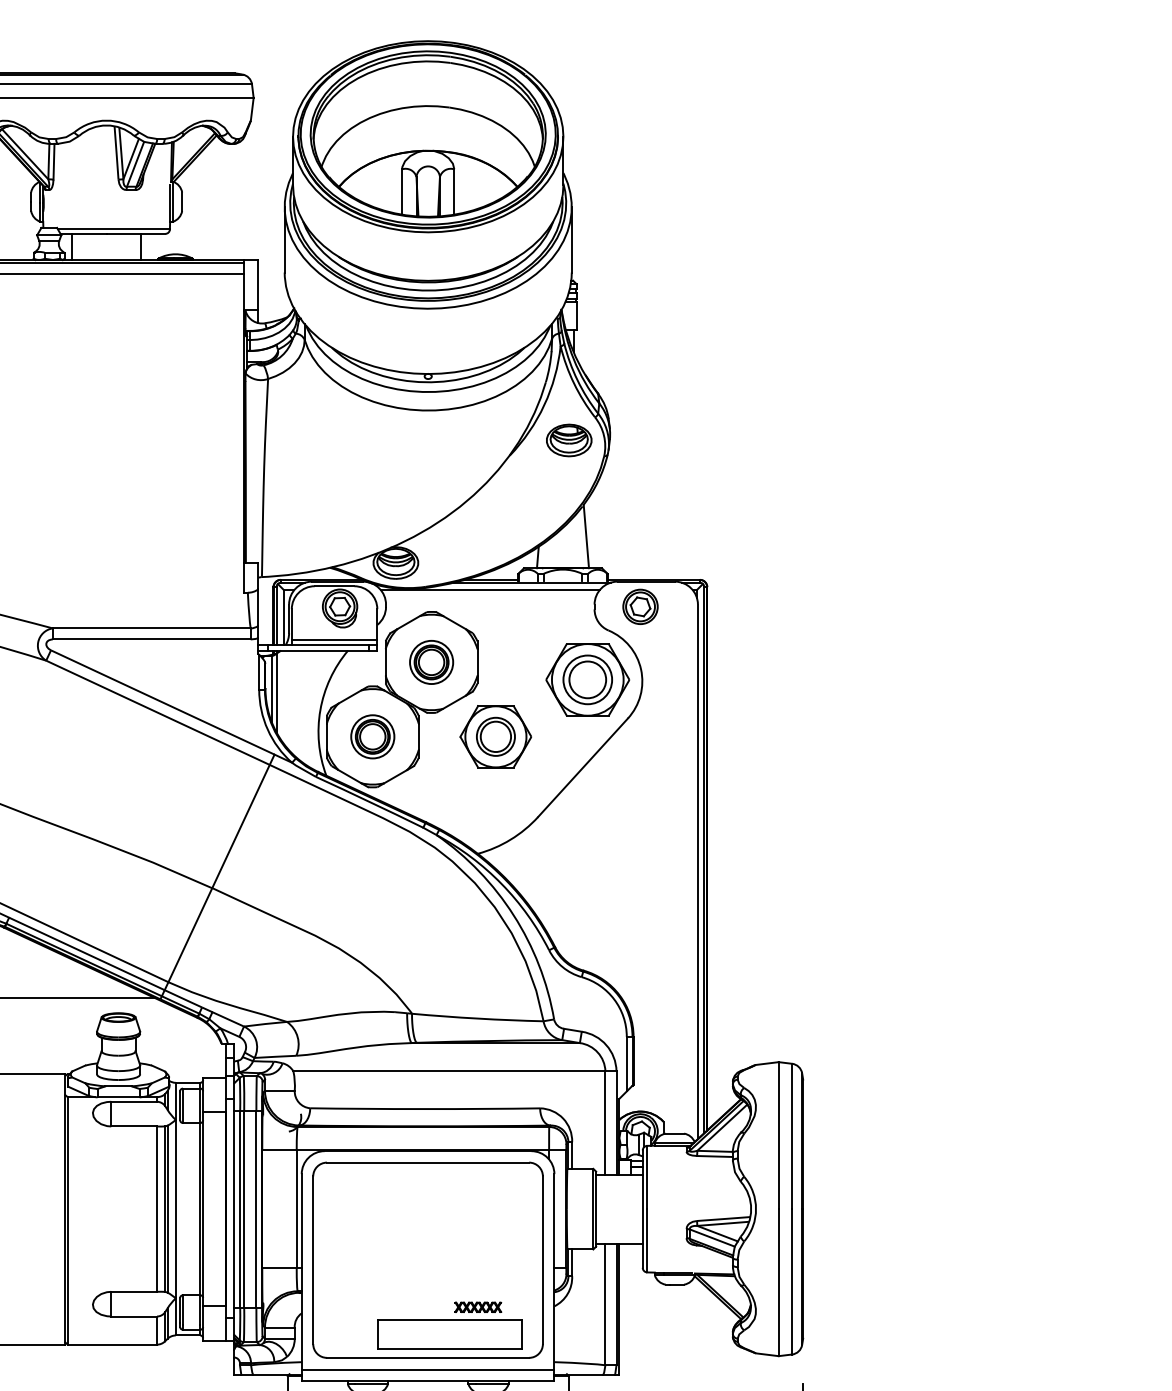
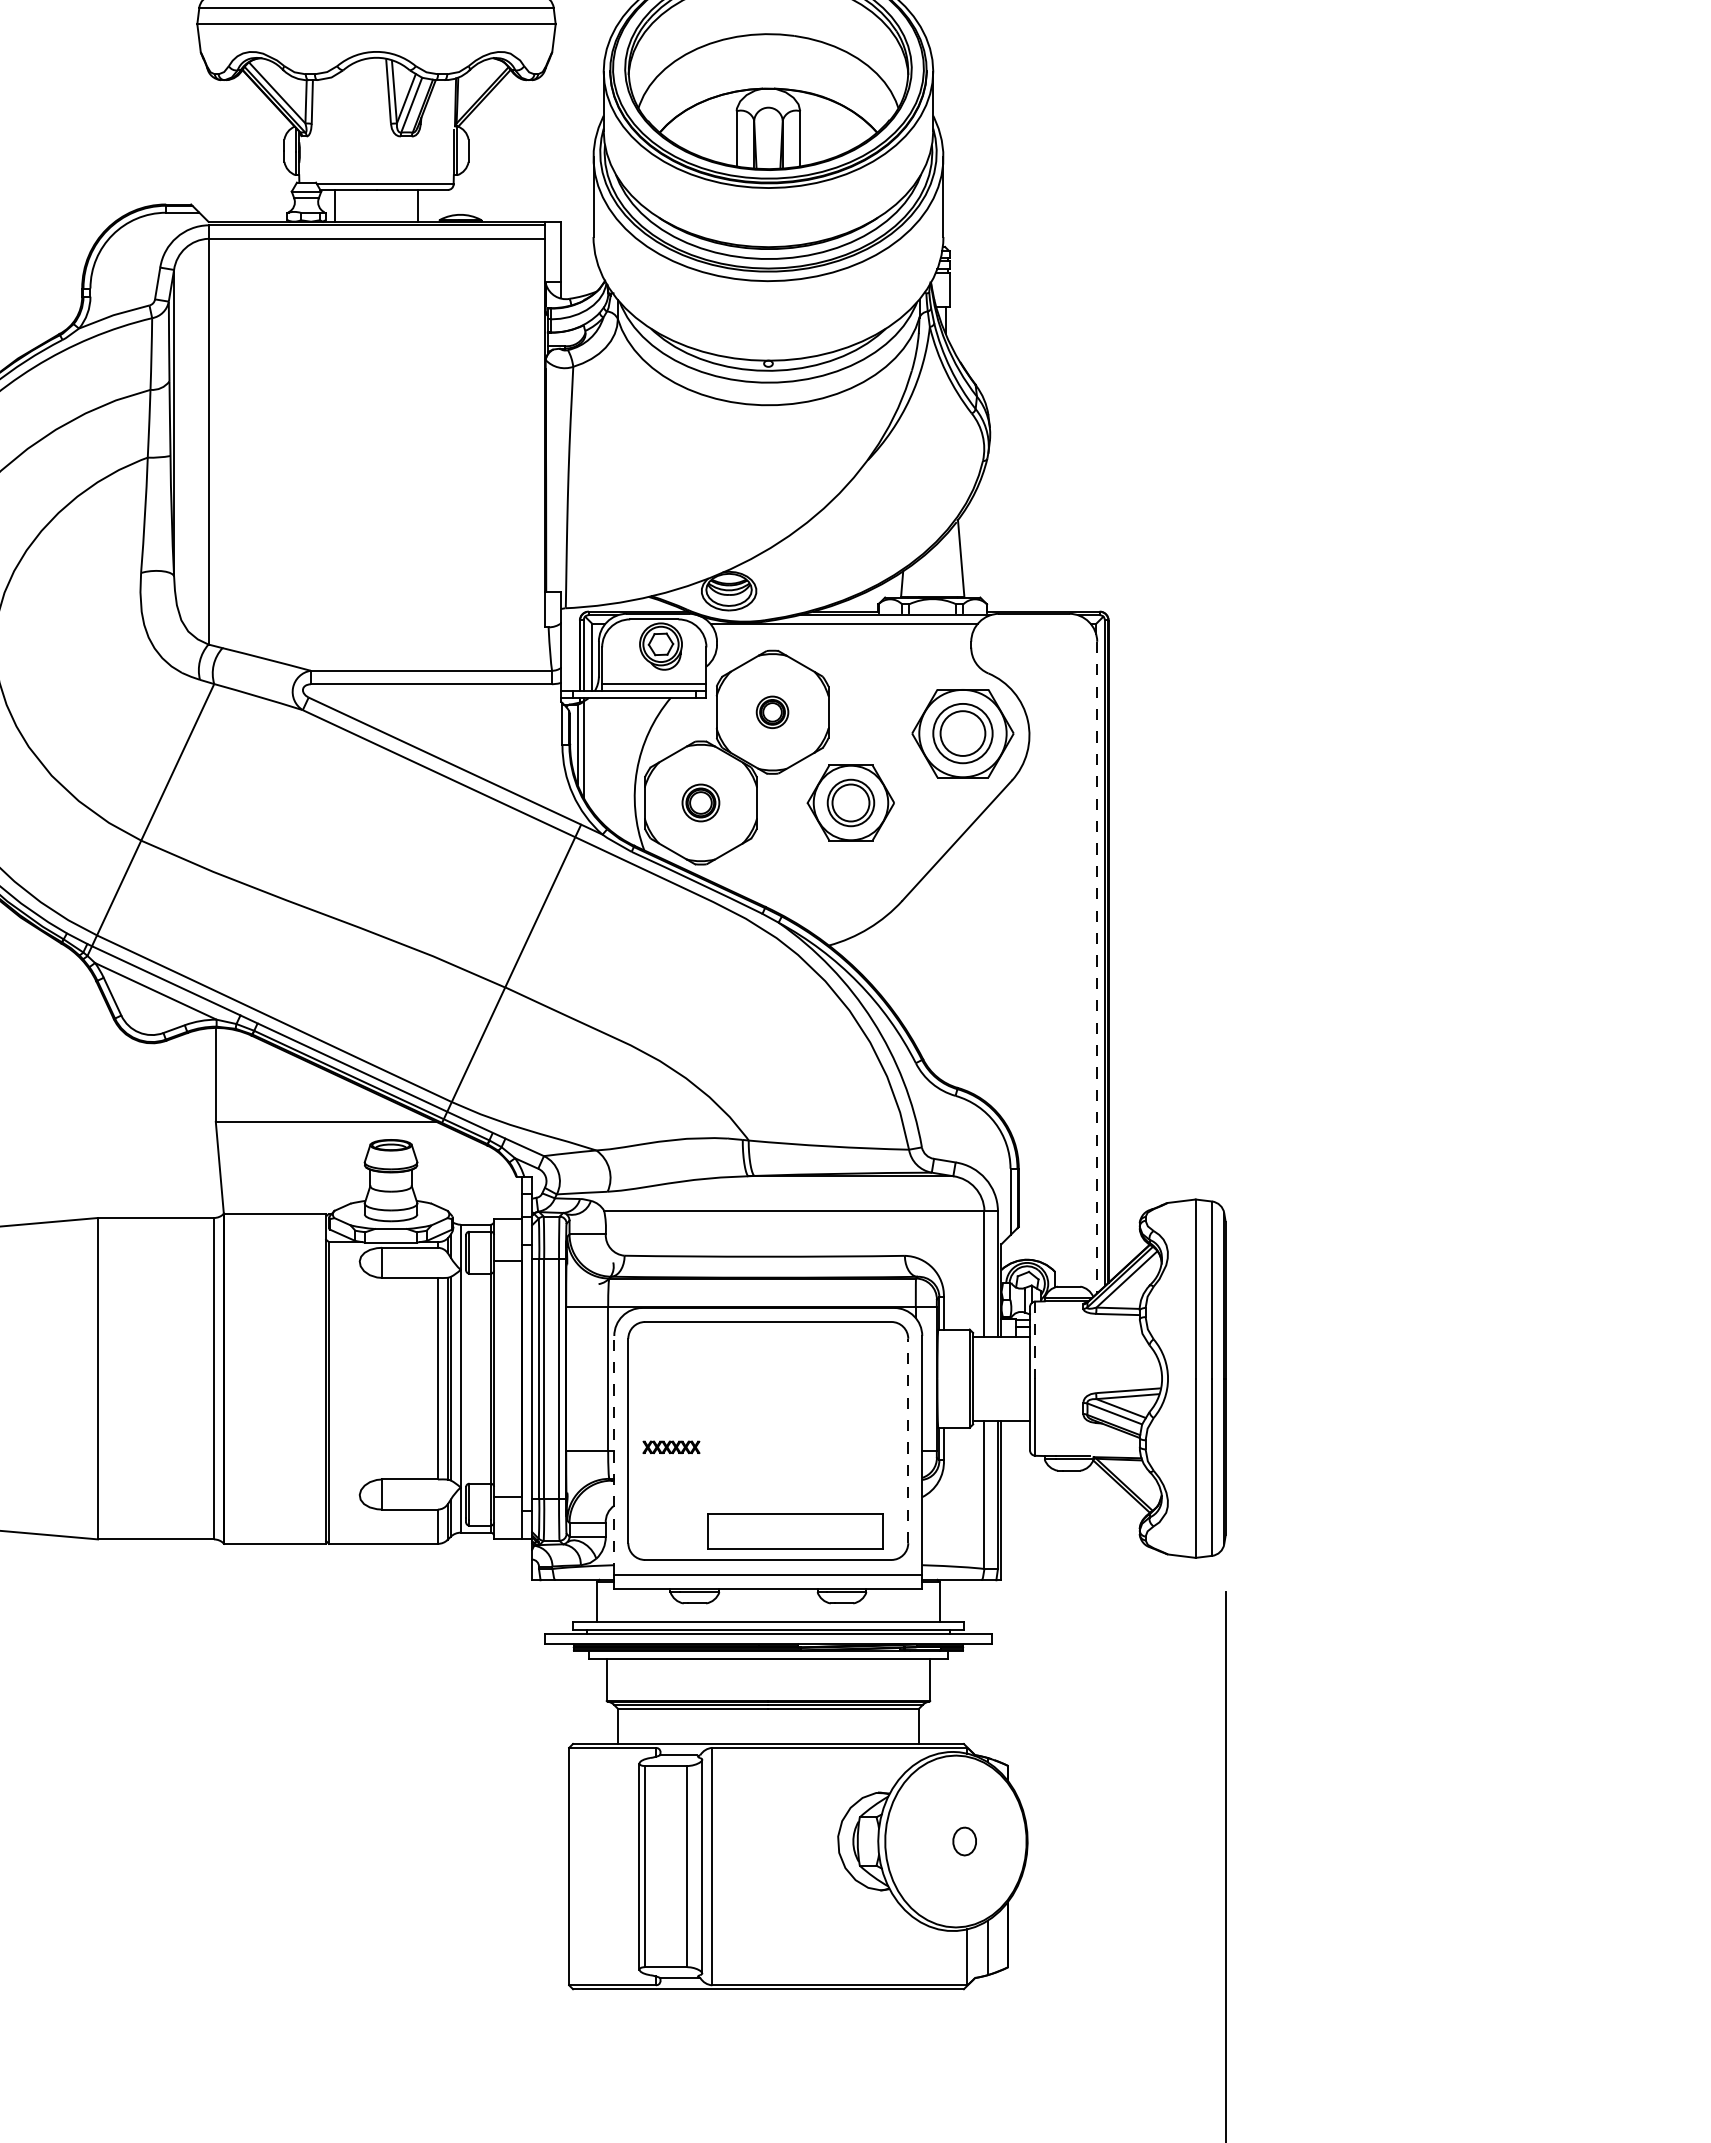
part: (569, 440) -> (940, 441), removed
part: (640, 606) -> (1027, 644), removed
part: (431, 662) -> (772, 712), size x0.6
part: (372, 736) -> (700, 802), size x0.7
line: (698, 871) -> (1097, 967), solid -> dashed
line: (647, 1177) -> (1035, 1340), solid -> dashed
line: (543, 1259) -> (908, 1440), solid -> dashed
line: (301, 1271) -> (614, 1454), solid -> dashed
part: (478, 1306) -> (671, 1446), moved

